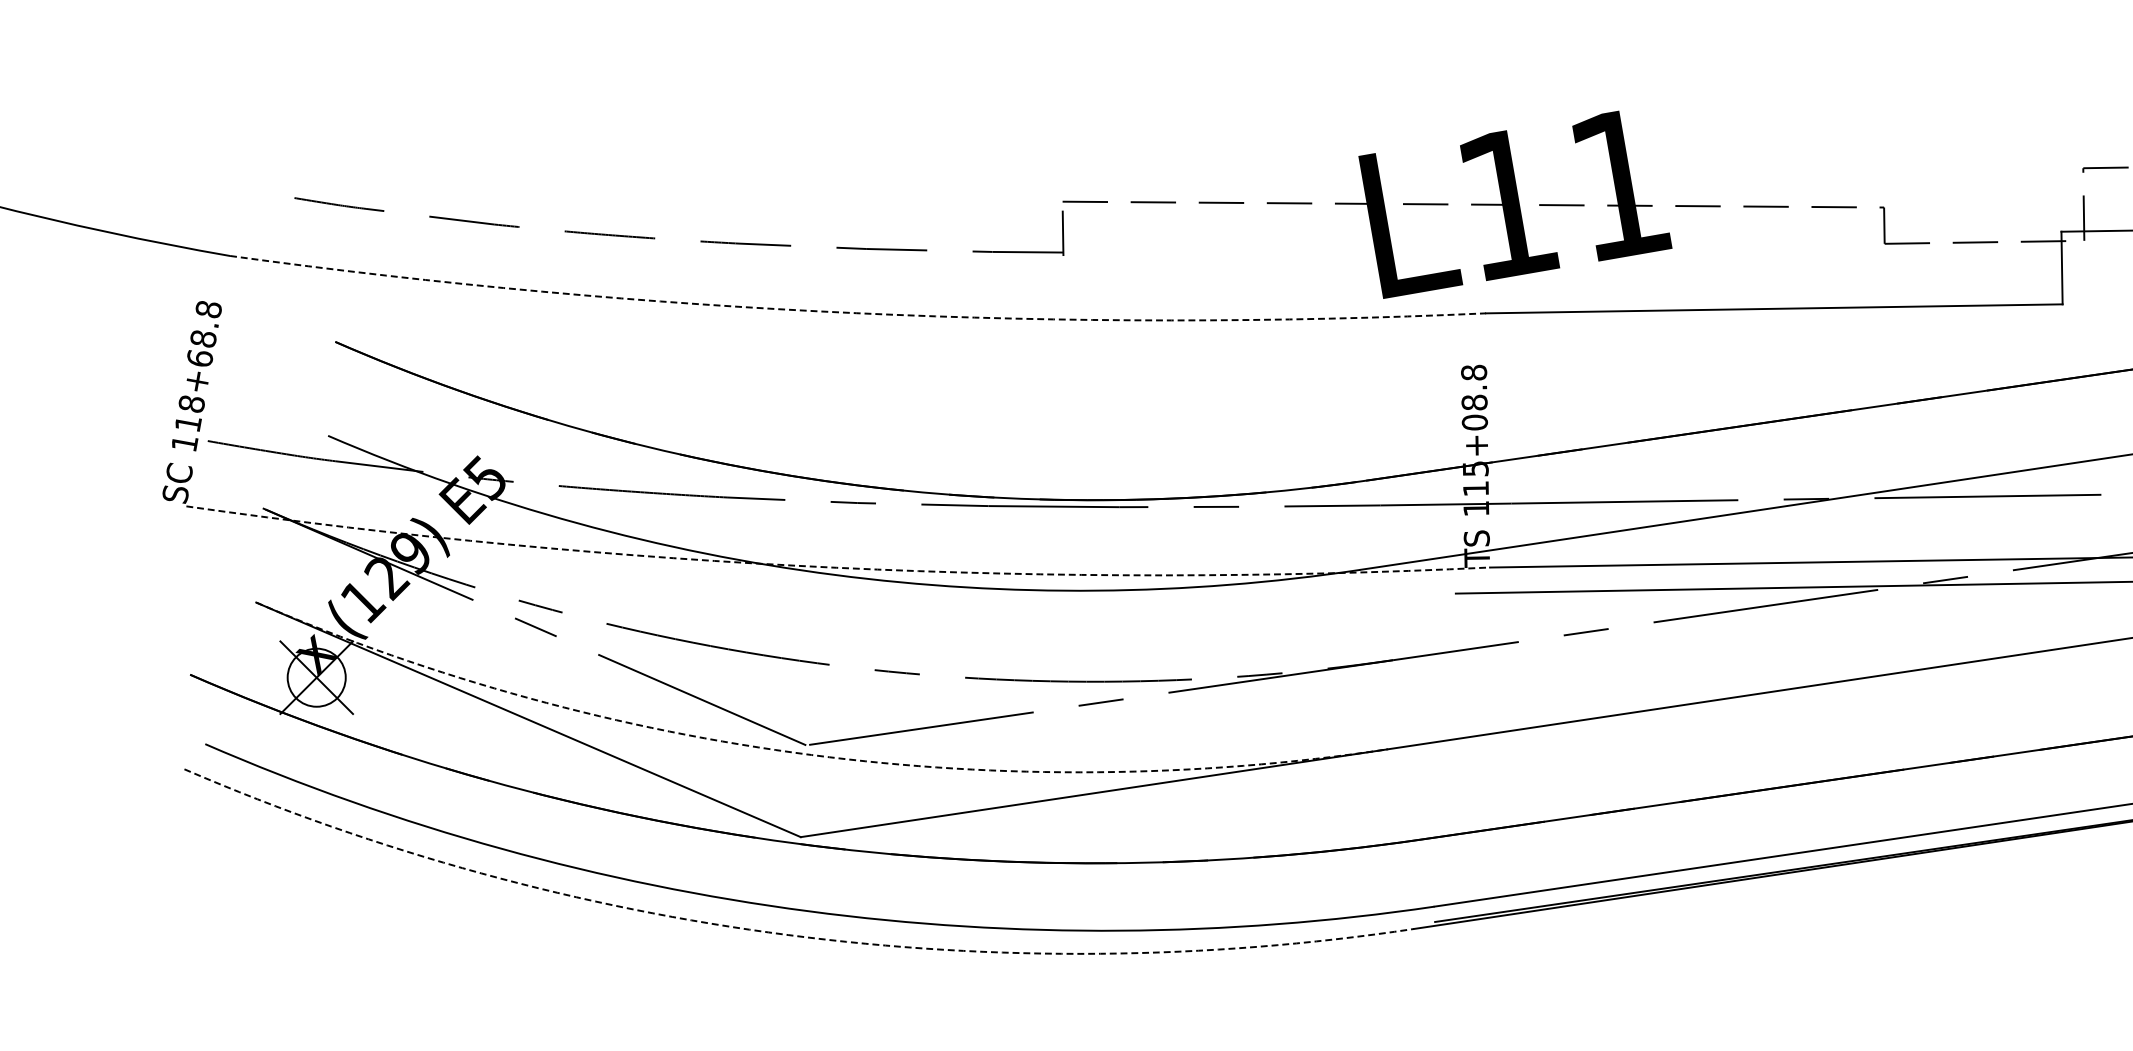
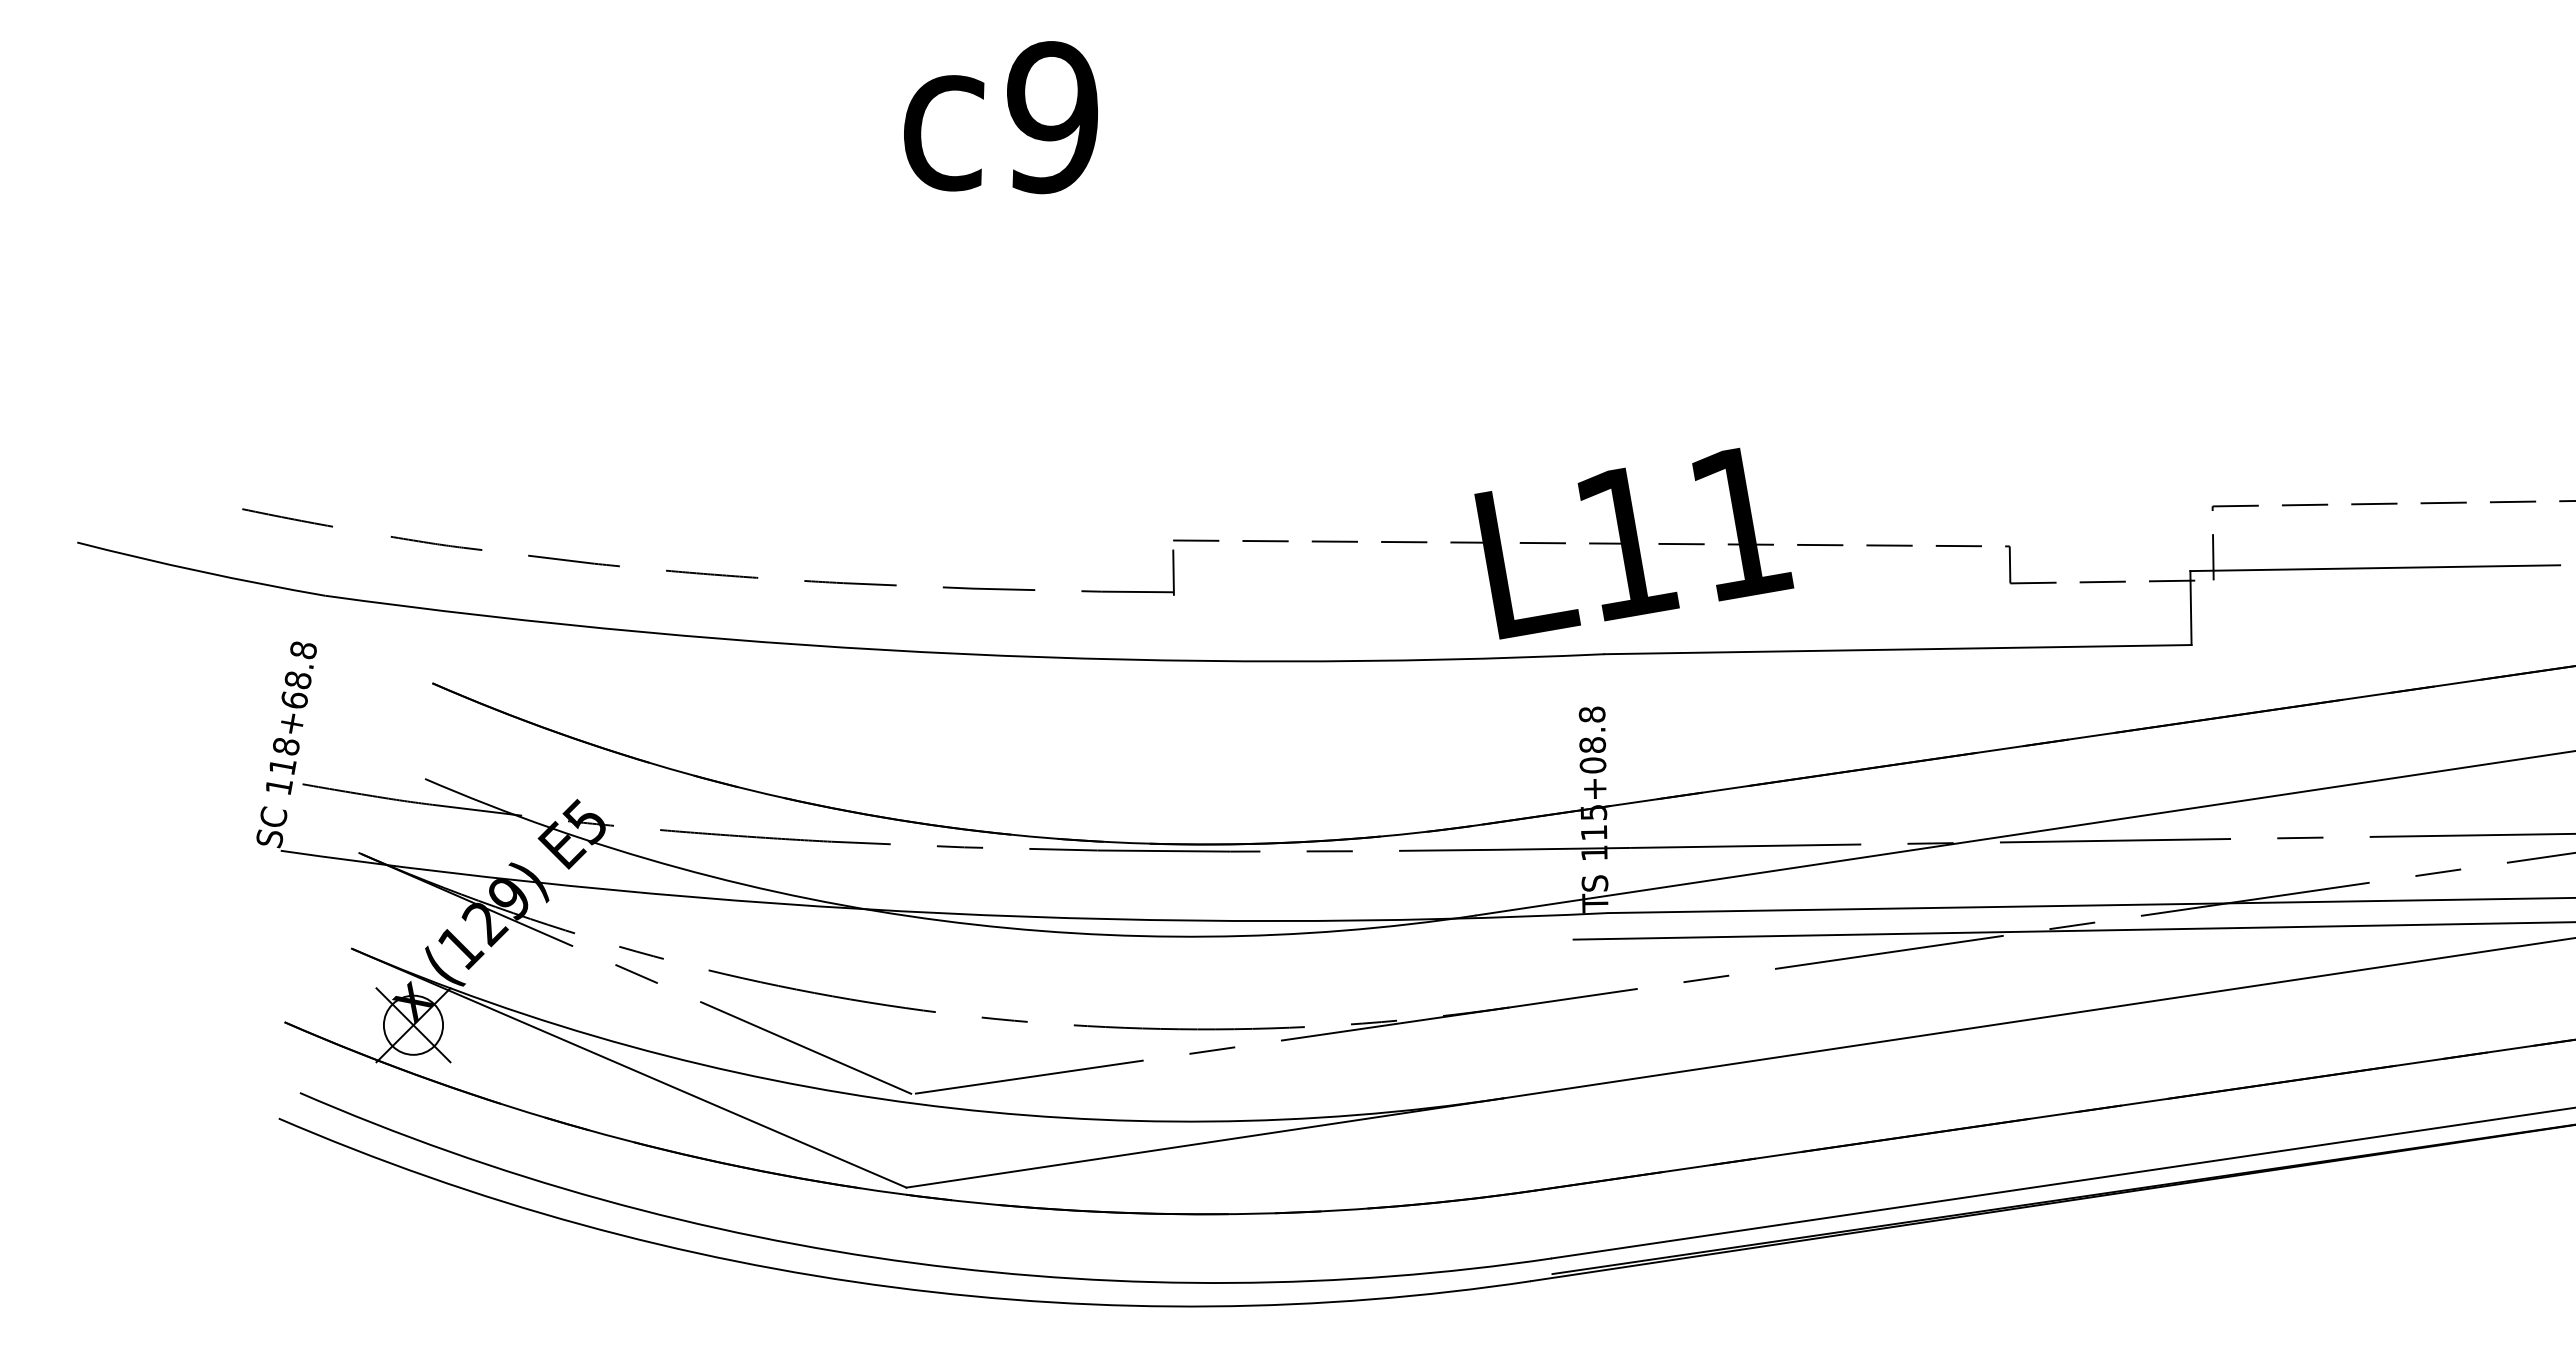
line: (193, 179) -> (287, 517), added
arc: (856, 313) -> (963, 654), dashed -> solid
arc: (837, 567) -> (943, 913), dashed -> solid
arc: (811, 754) -> (917, 1103), dashed -> solid
arc: (788, 935) -> (893, 1287), dashed -> solid

